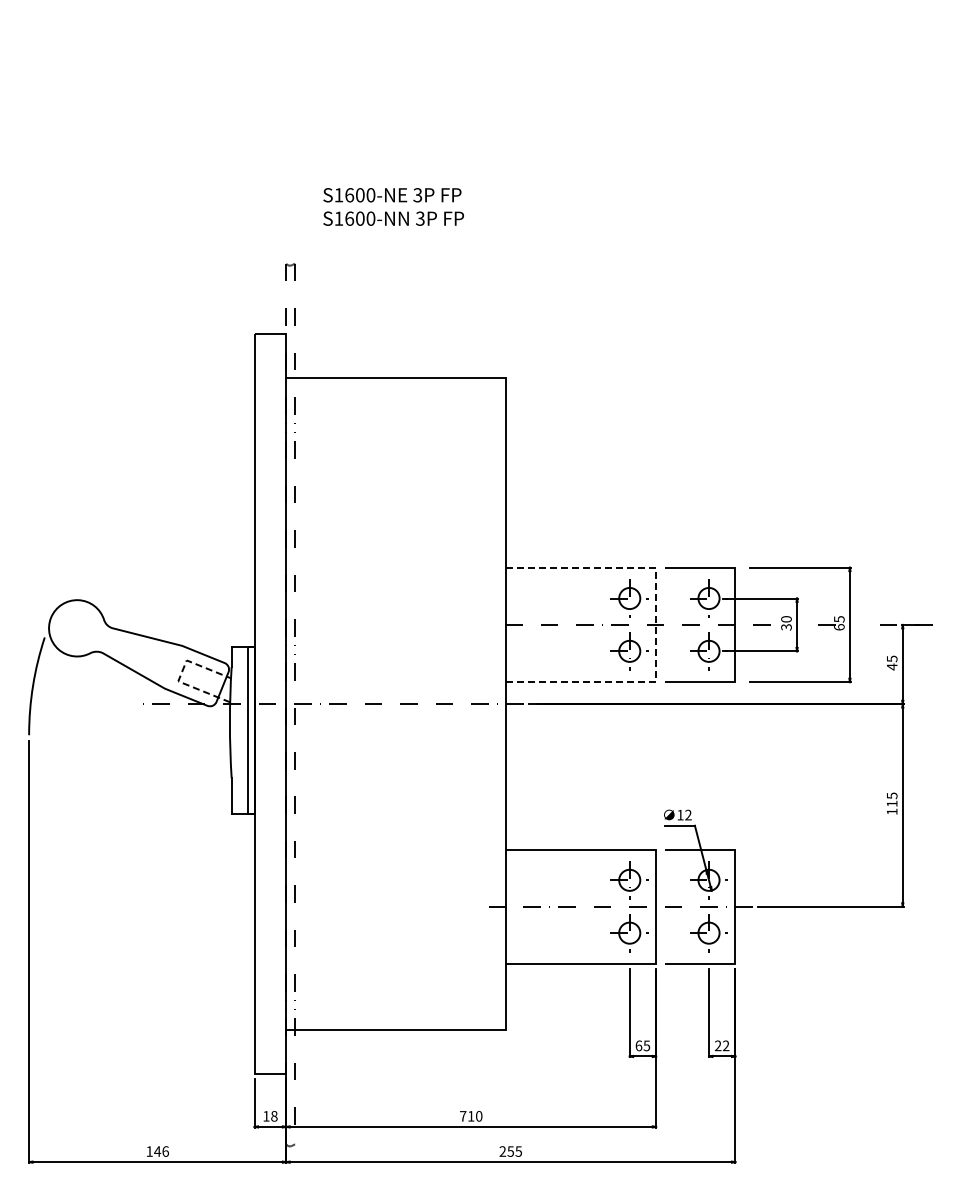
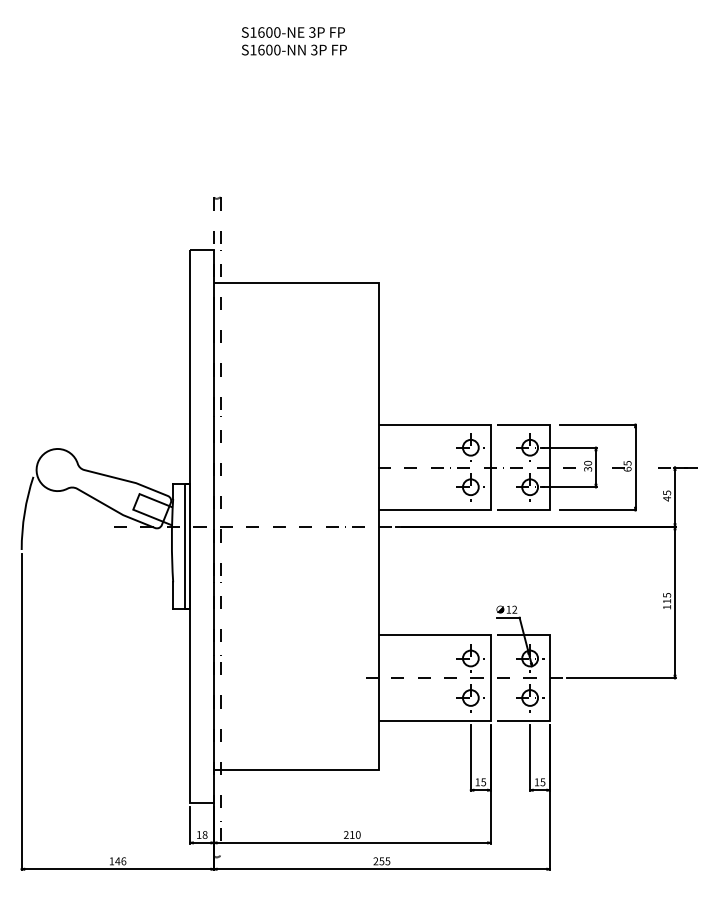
text: (393, 206) -> (294, 40), moved
line: (656, 625) -> (490, 467), dashed -> solid
line: (181, 674) -> (135, 504), dashed -> solid
text: (638, 1045) -> (477, 782), 65 -> 15
text: (722, 1045) -> (540, 782), 22 -> 15
text: (463, 1116) -> (346, 835), 710 -> 210

